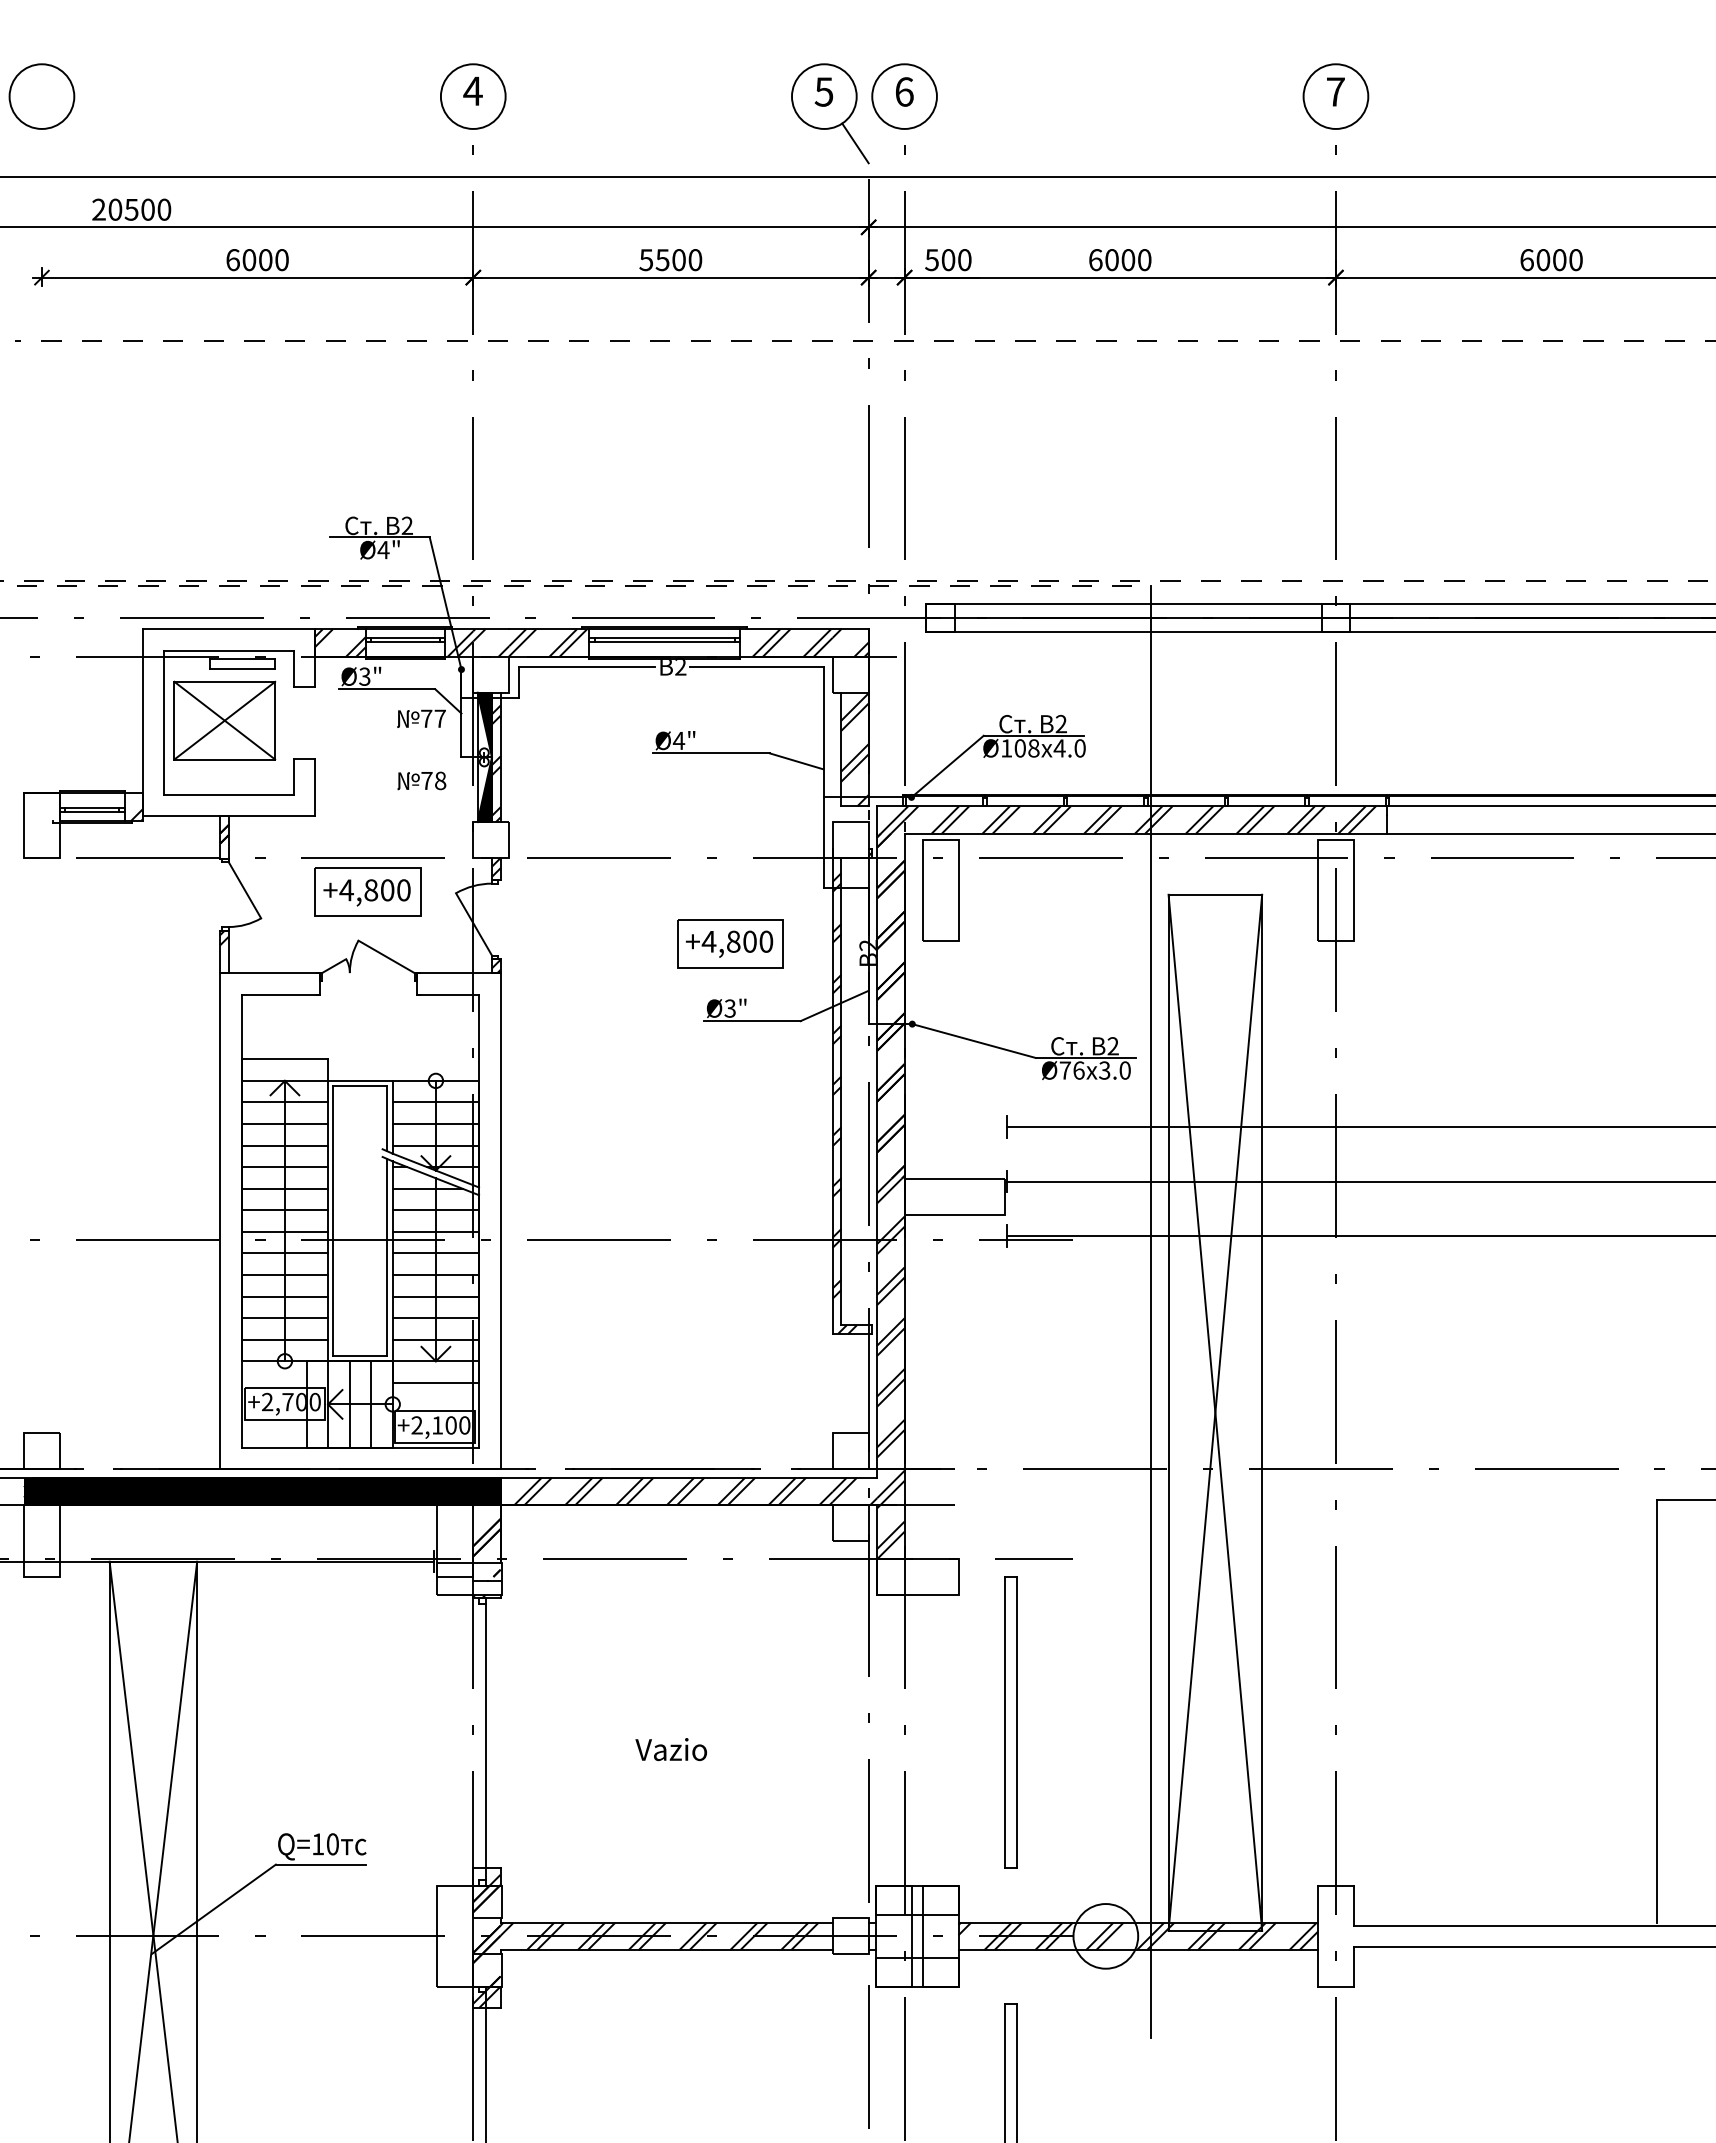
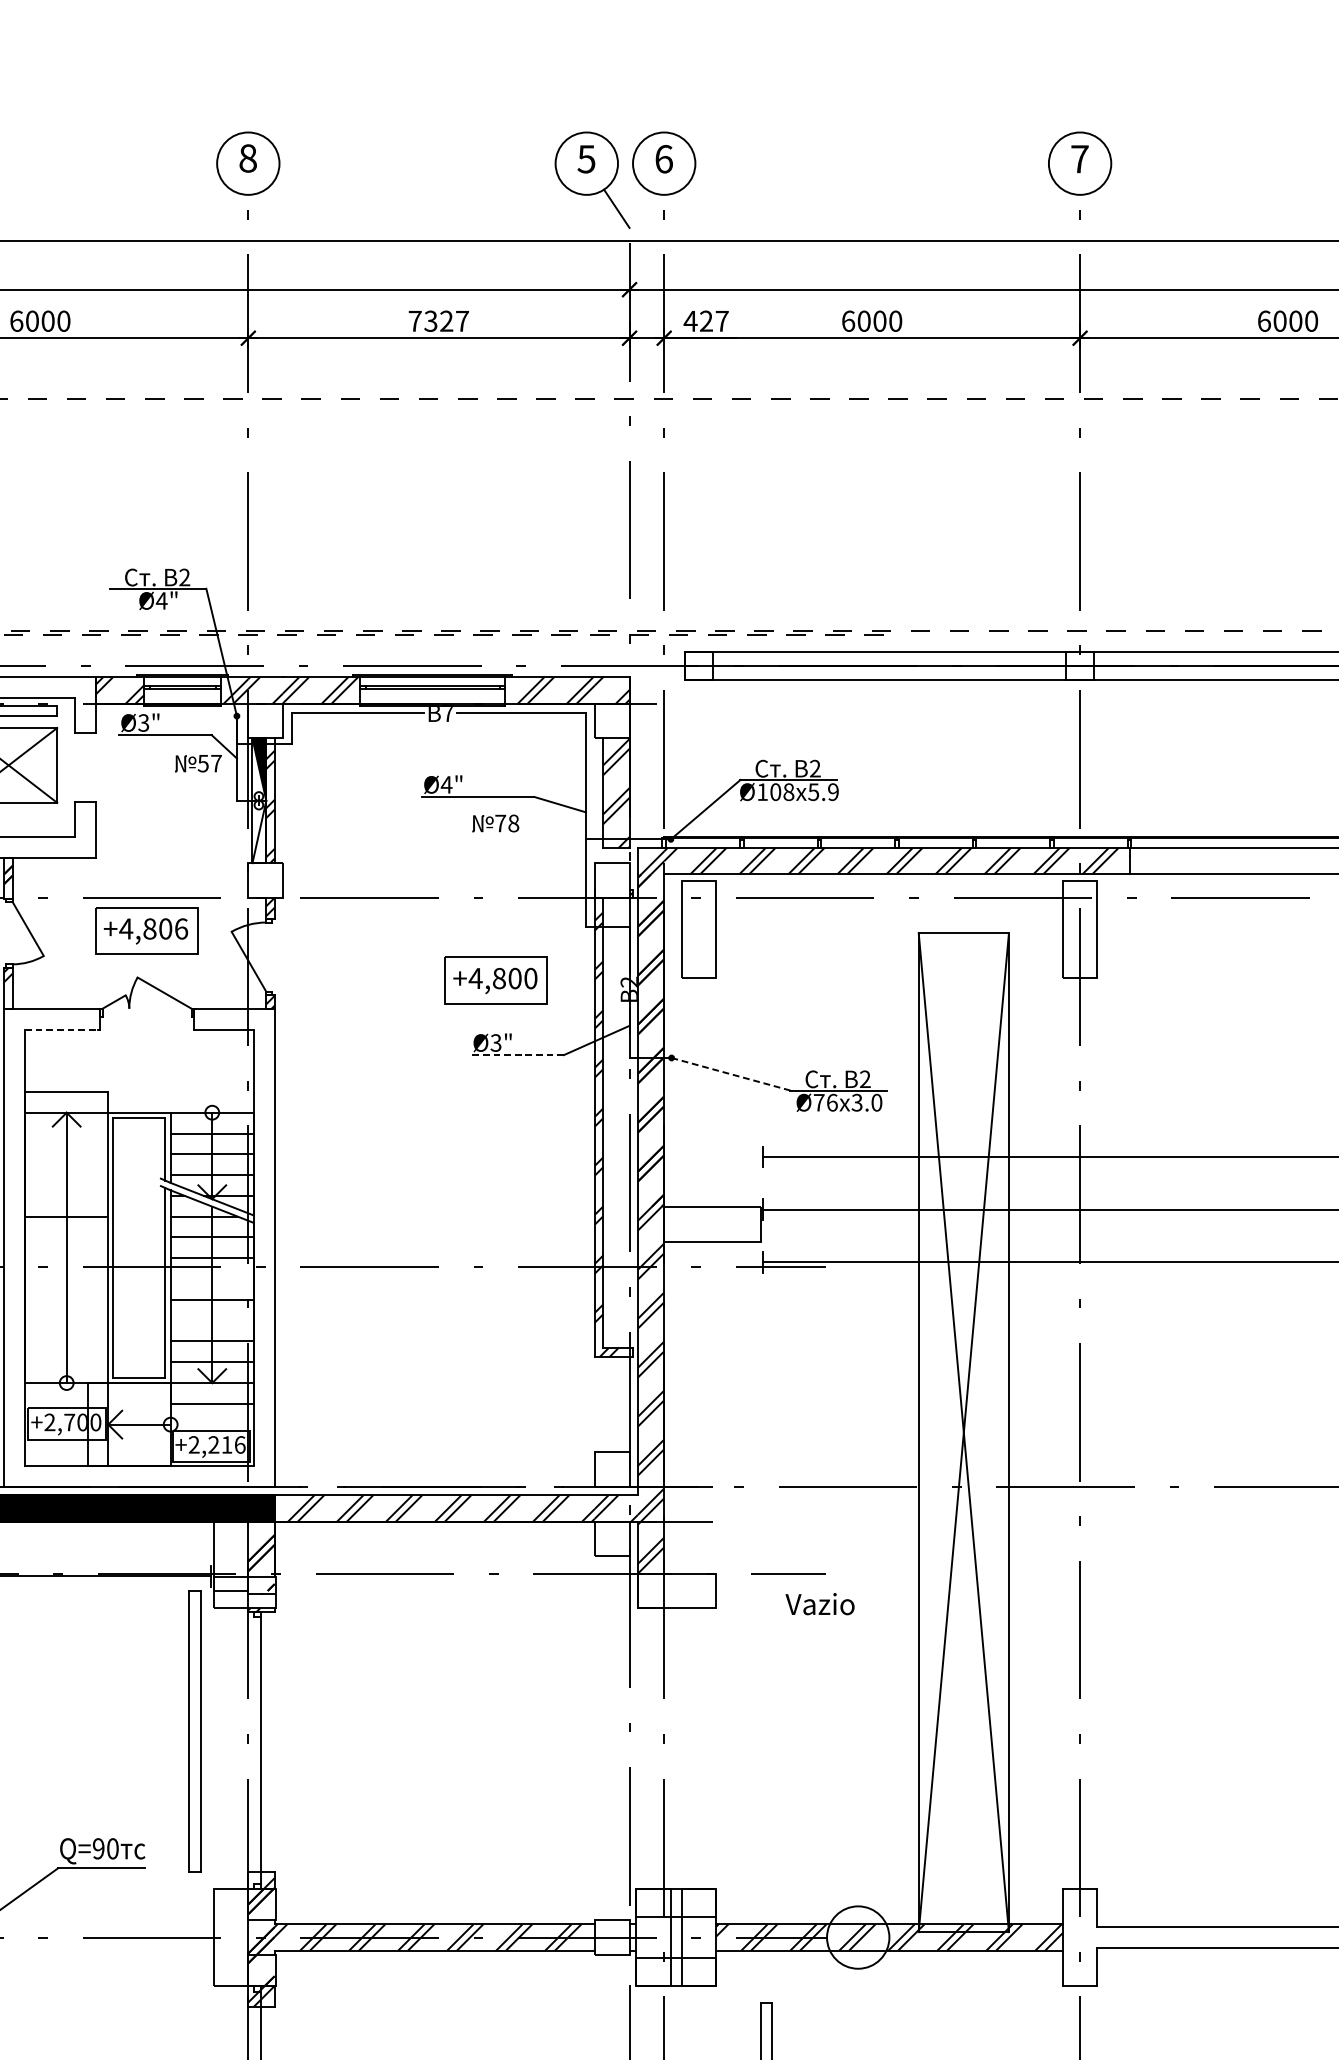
text: (472, 91) -> (247, 158), 4 -> 8
text: (670, 260) -> (438, 321), 5500 -> 7327
text: (947, 260) -> (705, 321), 500 -> 427
text: (680, 667) -> (448, 714), B2 -> B7
text: (426, 718) -> (203, 763), 77 -> 57
text: (1069, 748) -> (823, 792), Ø108x4.0 -> Ø108x5.9
text: (421, 780) -> (495, 823), moved
fill: (484, 789) -> (259, 831), removed
text: (403, 890) -> (181, 929), +4,800 -> +4,806
line: (281, 994) -> (63, 1029), solid -> dashed
line: (751, 1021) -> (516, 1055), solid -> dashed
line: (973, 1041) -> (730, 1074), solid -> dashed
line: (284, 1102) -> (66, 1133), removed
line: (284, 1124) -> (66, 1154), removed
line: (284, 1145) -> (66, 1175), removed
line: (284, 1167) -> (66, 1196), removed
line: (284, 1210) -> (66, 1237), removed
line: (284, 1231) -> (66, 1257), removed
line: (284, 1253) -> (66, 1279), removed
line: (435, 1253) -> (211, 1279), removed
line: (284, 1274) -> (66, 1299), removed
line: (284, 1296) -> (66, 1320), removed
line: (435, 1296) -> (211, 1320), removed
line: (1150, 1311) -> (901, 1335), removed
line: (284, 1318) -> (66, 1341), removed
line: (284, 1339) -> (66, 1362), removed
line: (349, 1404) -> (128, 1424), removed
line: (371, 1404) -> (150, 1424), removed
text: (451, 1425) -> (227, 1444), +2,100 -> +2,216
part: (1010, 1722) -> (194, 1731), moved
text: (670, 1749) -> (819, 1604), moved
text: (318, 1844) -> (99, 1848), Q=10 -> Q=90

